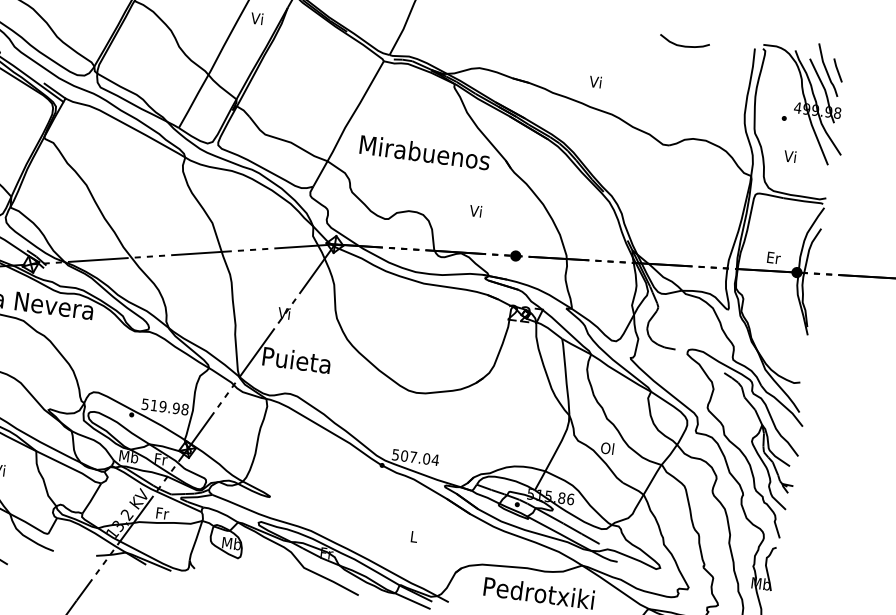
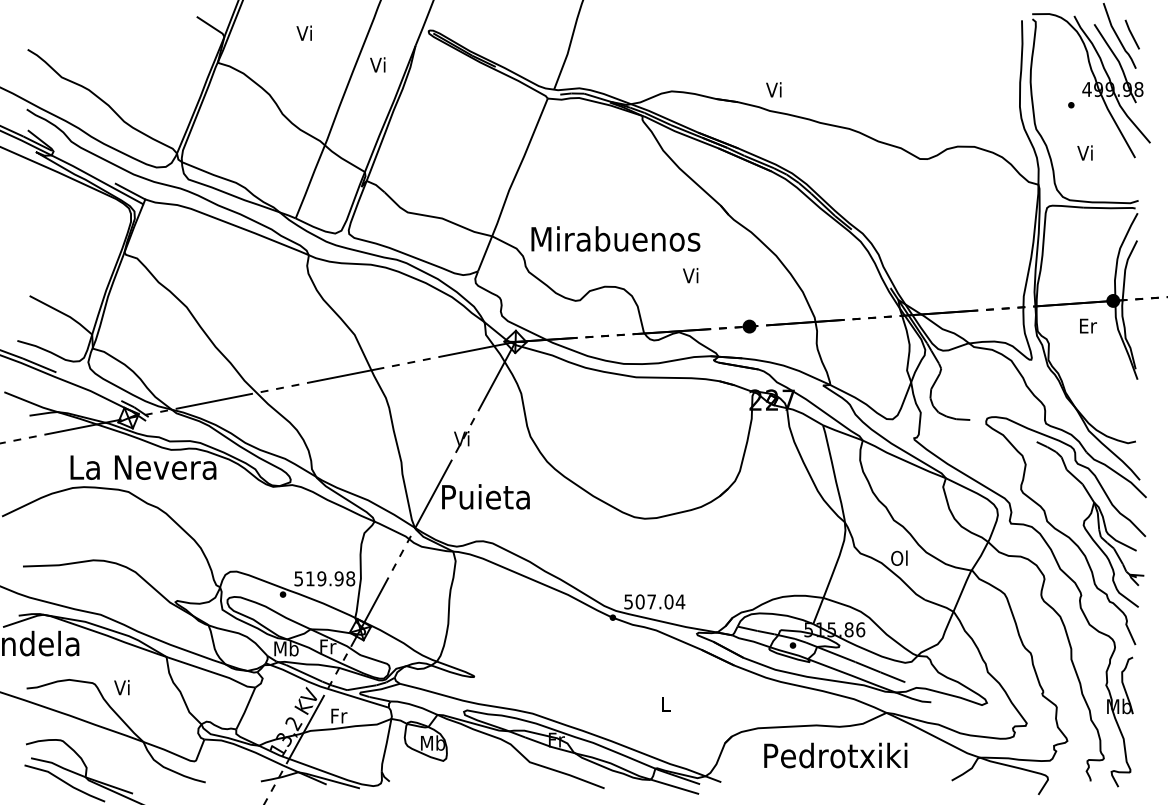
curve: (684, 45) -> (930, 28), removed
text: (595, 81) -> (773, 89), moved
text: (424, 152) -> (615, 238), moved
text: (774, 257) -> (1088, 325), moved

